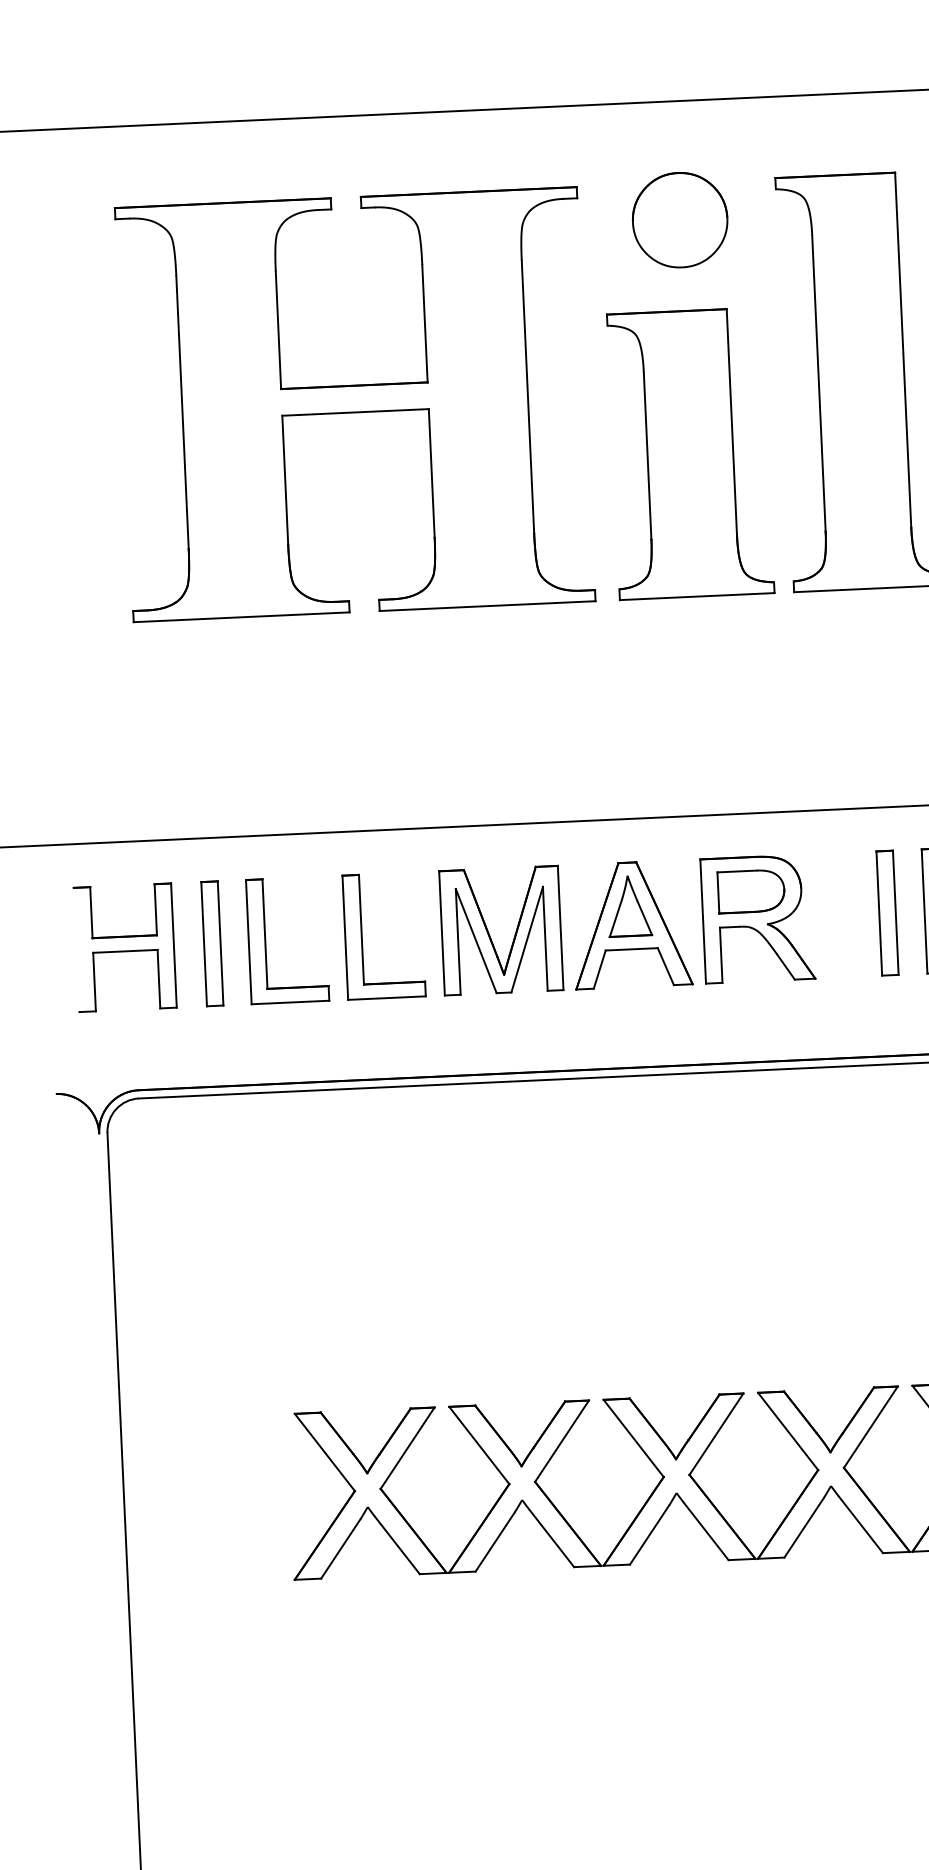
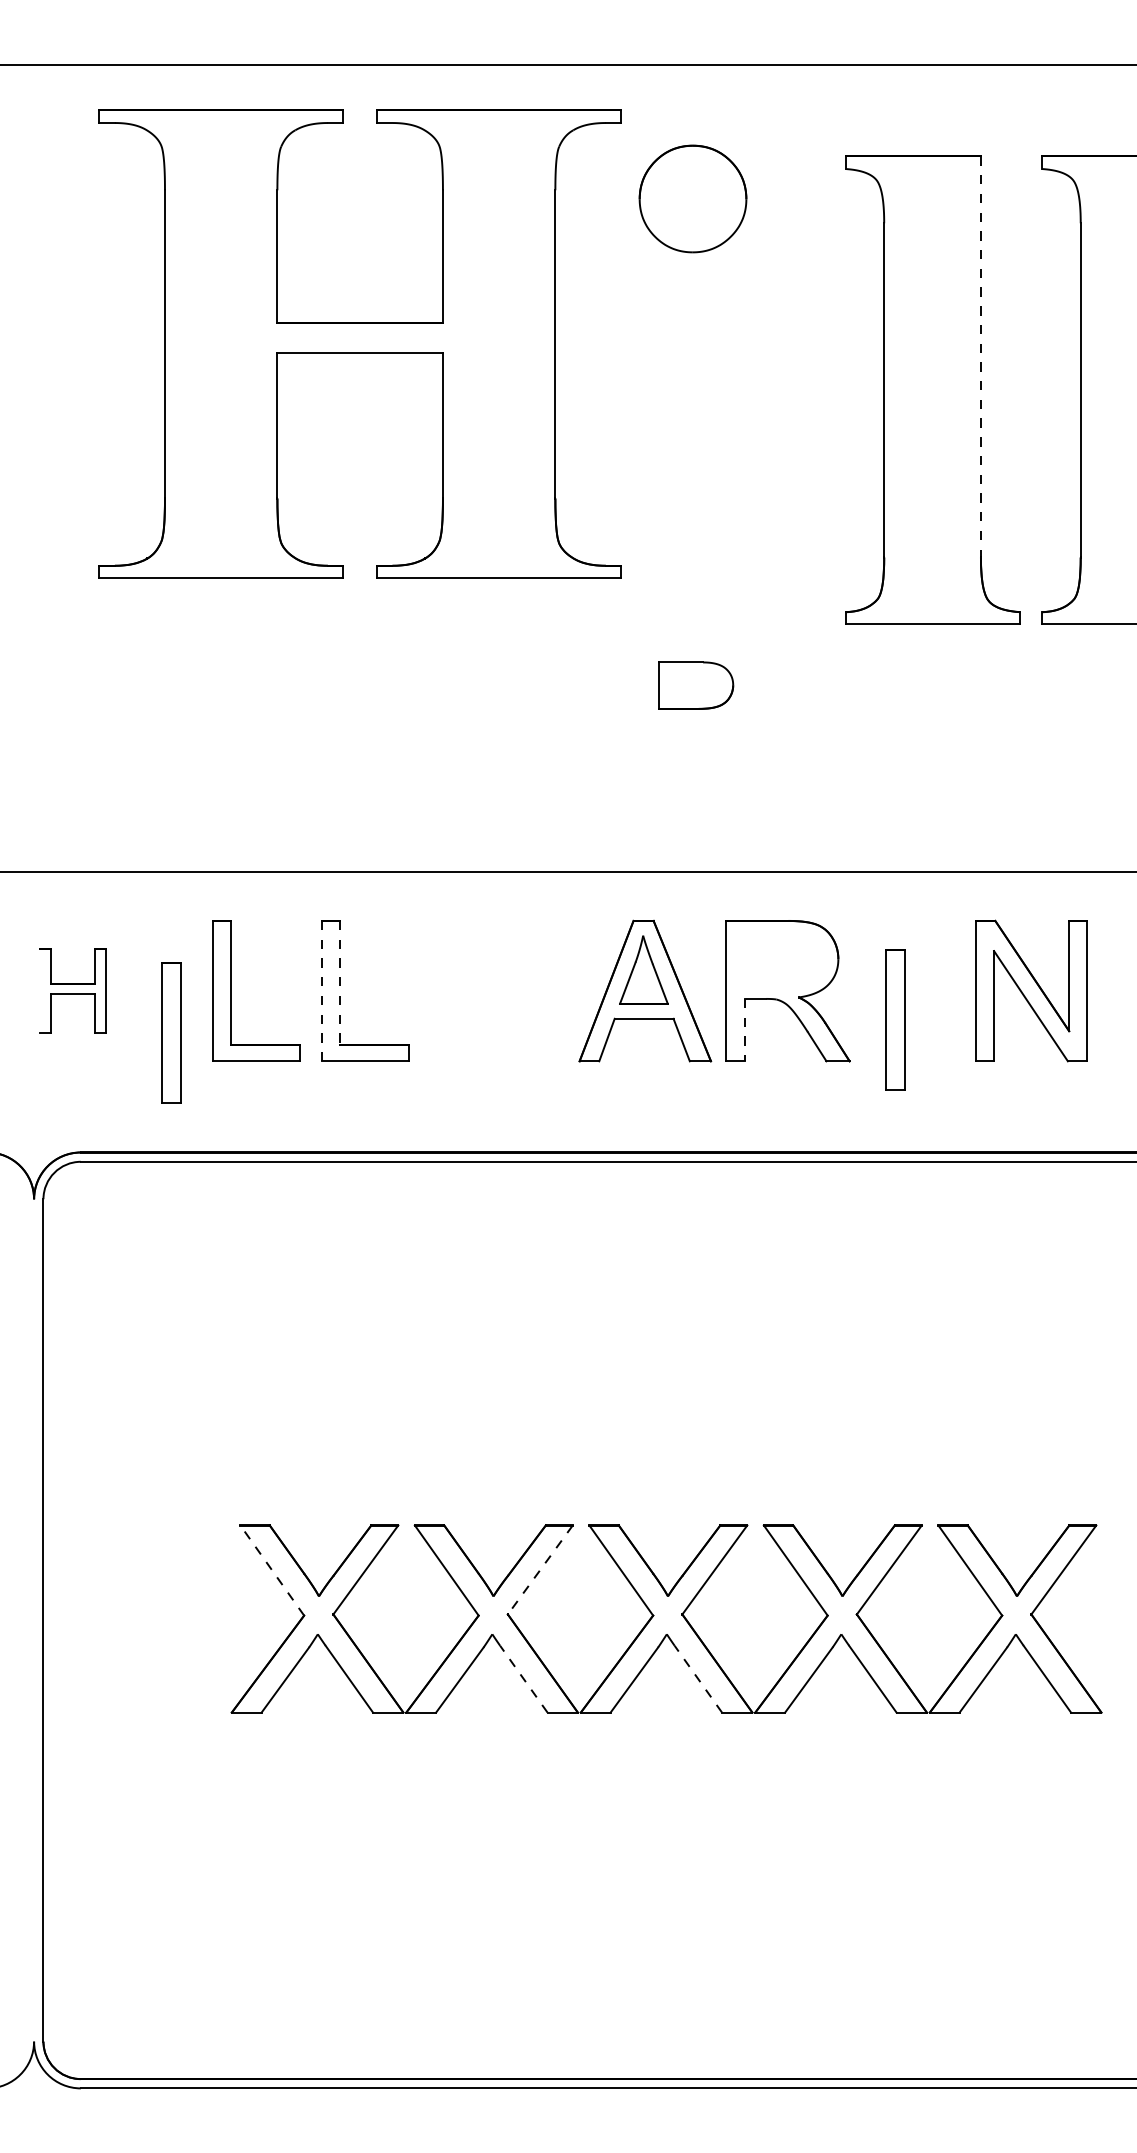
part: (679, 219) -> (692, 198), moved
line: (902, 349) -> (980, 356), solid -> dashed
part: (354, 403) -> (359, 343), moved
part: (690, 453) -> (735, 462), removed
part: (751, 891) -> (696, 685), moved
part: (887, 912) -> (895, 1019), moved
line: (361, 929) -> (340, 982), solid -> dashed
part: (489, 933) -> (484, 993), removed
line: (345, 937) -> (321, 990), solid -> dashed
part: (212, 943) -> (171, 1032), moved
part: (124, 947) -> (72, 990), size x0.6
line: (721, 955) -> (744, 1030), solid -> dashed
line: (562, 1441) -> (540, 1570), solid -> dashed
line: (324, 1452) -> (271, 1570), solid -> dashed
line: (706, 1531) -> (698, 1679), solid -> dashed
line: (551, 1538) -> (523, 1679), solid -> dashed

